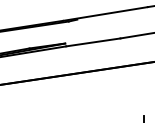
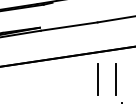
line: (120, 92) -> (97, 78), added
line: (138, 92) -> (116, 78), added

